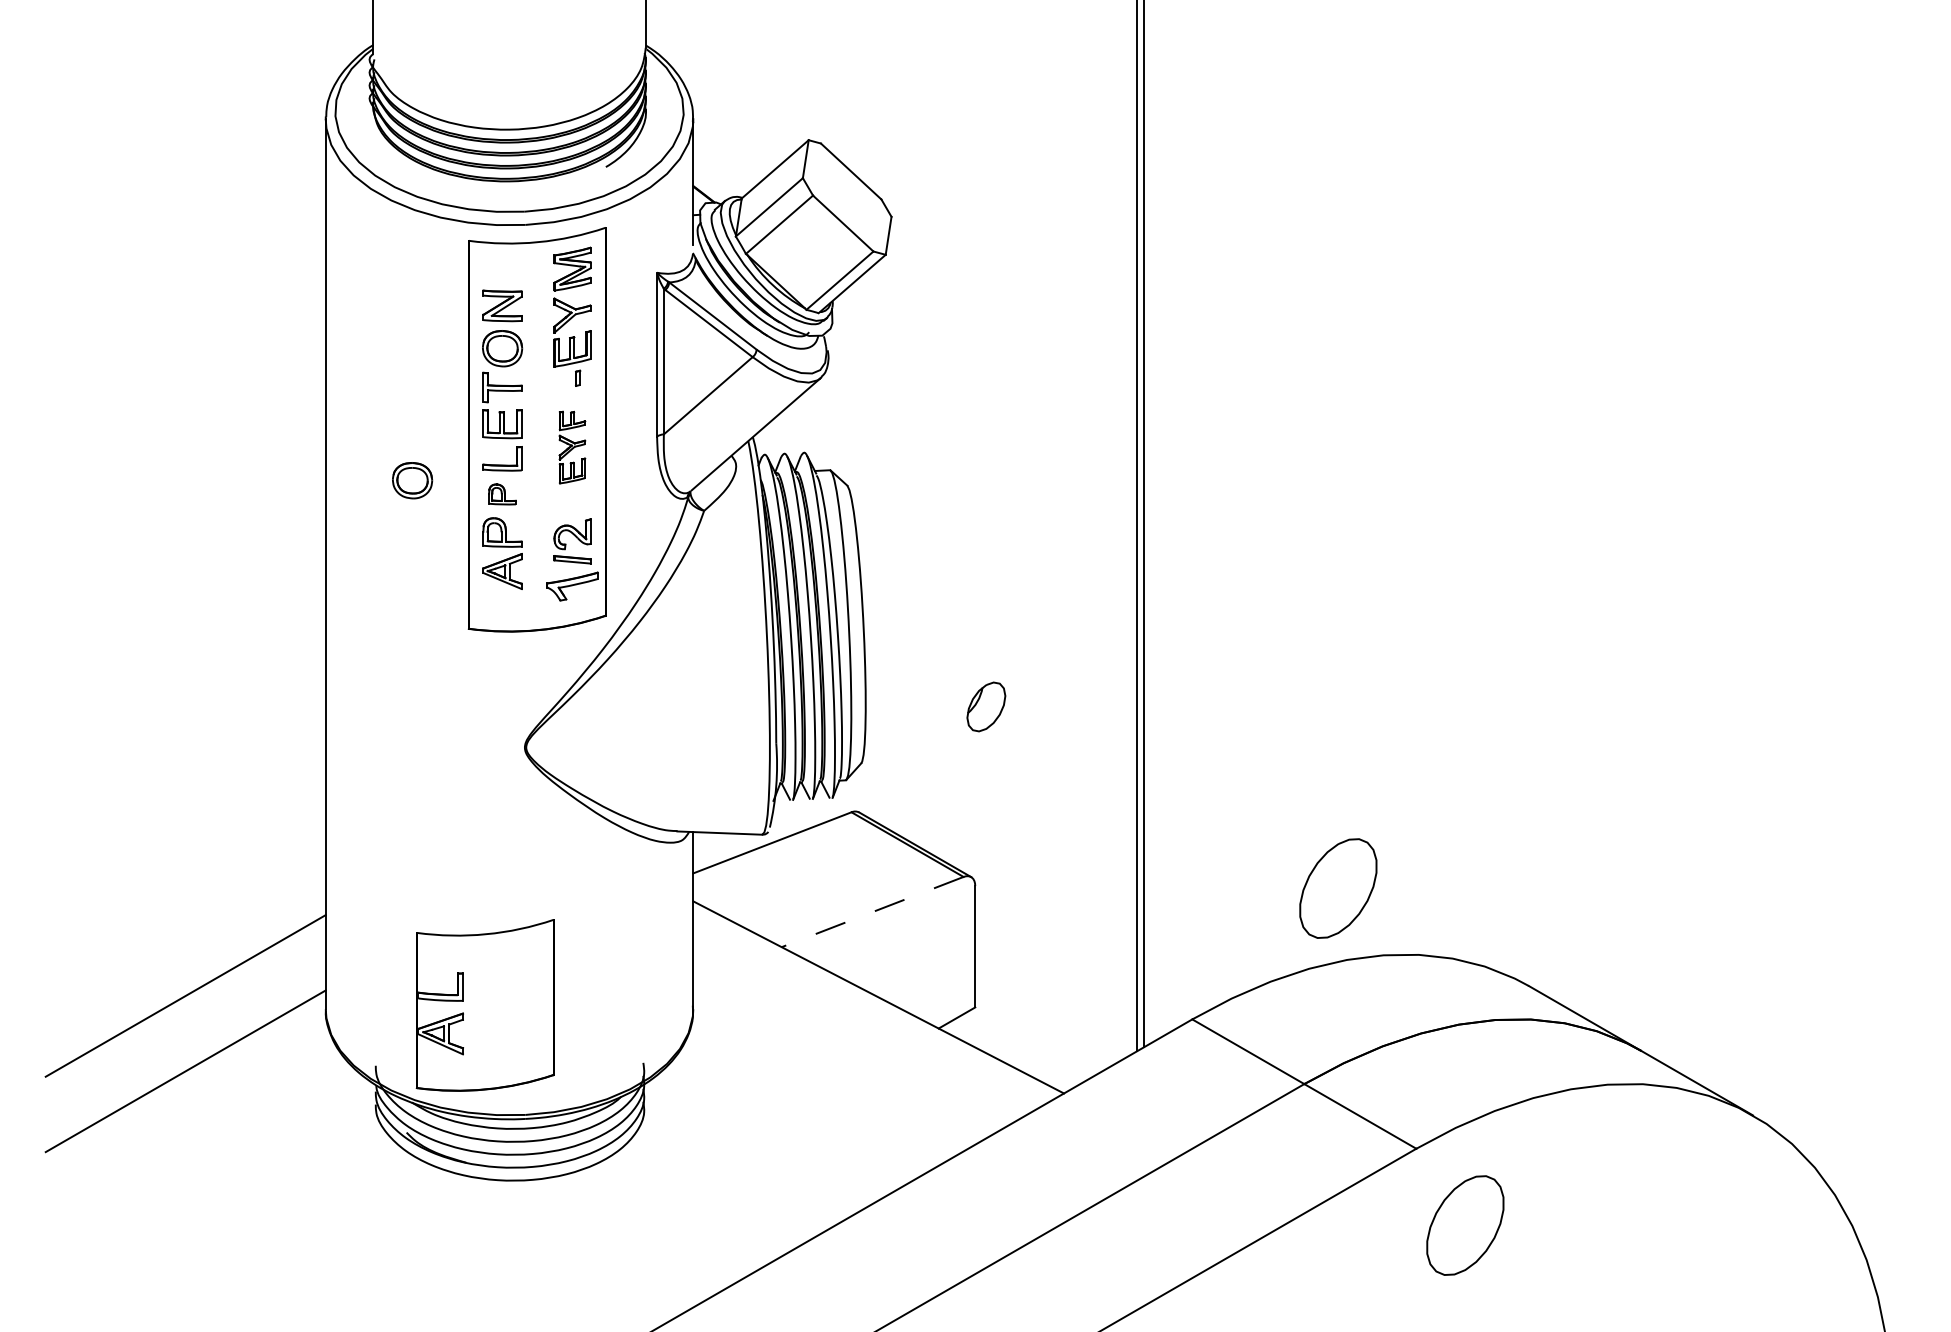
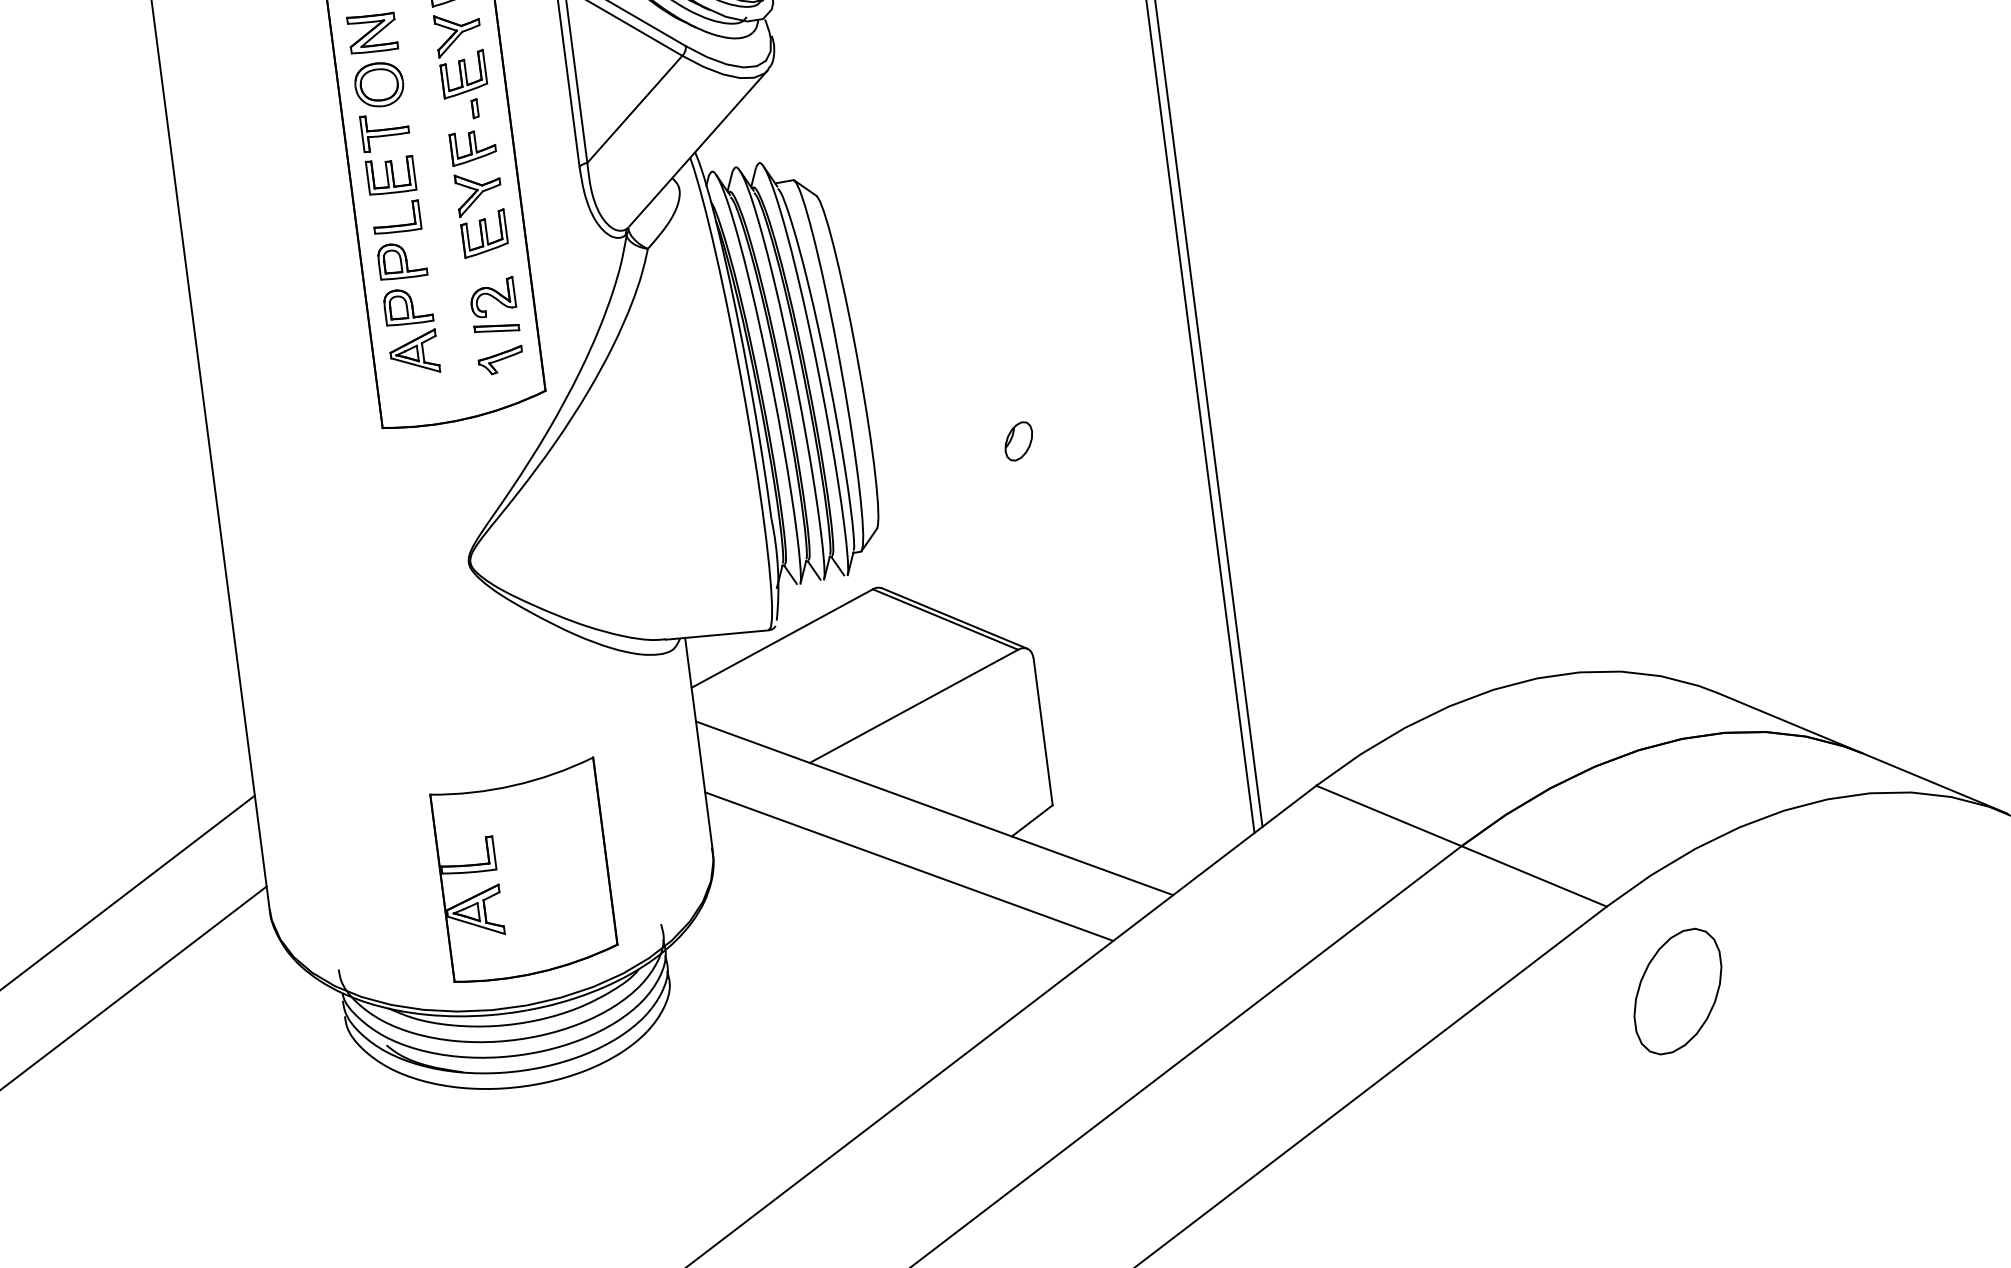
part: (572, 447) -> (479, 193), size x1.43
part: (412, 480) -> (291, 257), removed
part: (502, 494) -> (402, 260), size x1.43
part: (572, 586) -> (500, 360), size x0.71
part: (985, 707) -> (1018, 441), size x0.62
part: (1338, 888) -> (1472, 604), removed
line: (872, 912) -> (913, 706), dashed -> solid
part: (484, 1005) -> (523, 871), moved
line: (851, 1042) -> (908, 866), added

